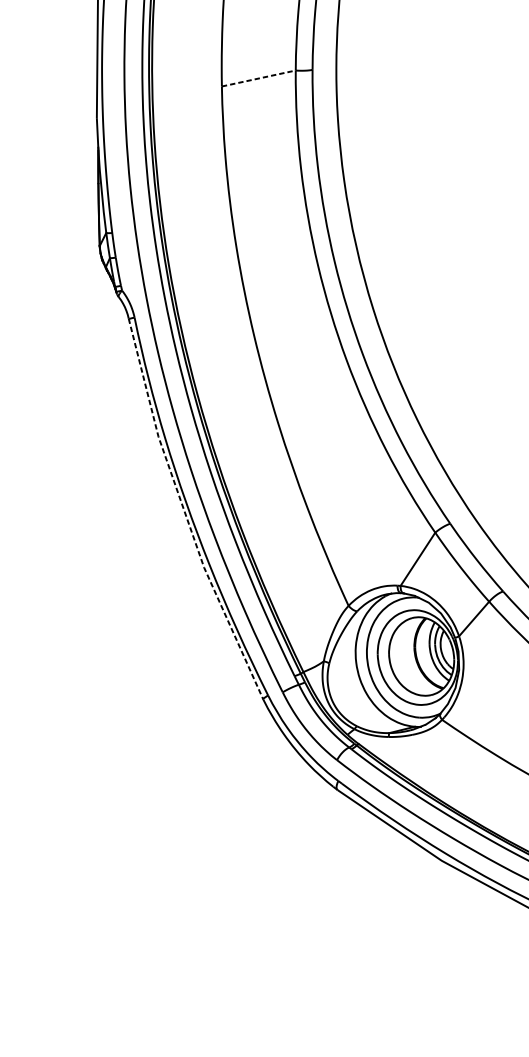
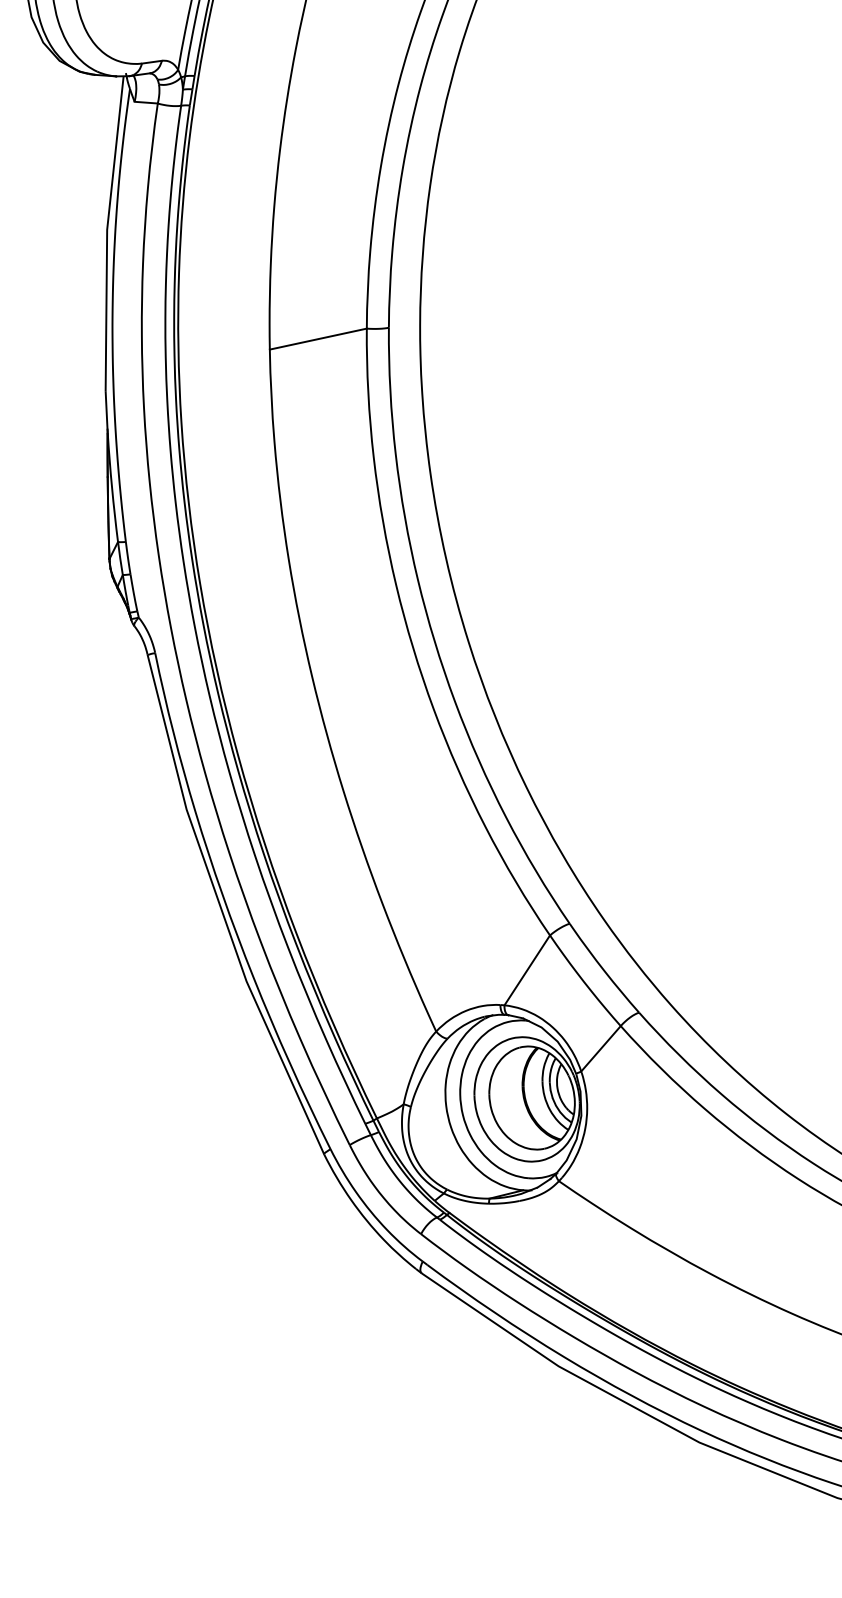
line: (258, 78) -> (318, 339), dashed -> solid
line: (185, 512) -> (221, 909), dashed -> solid

